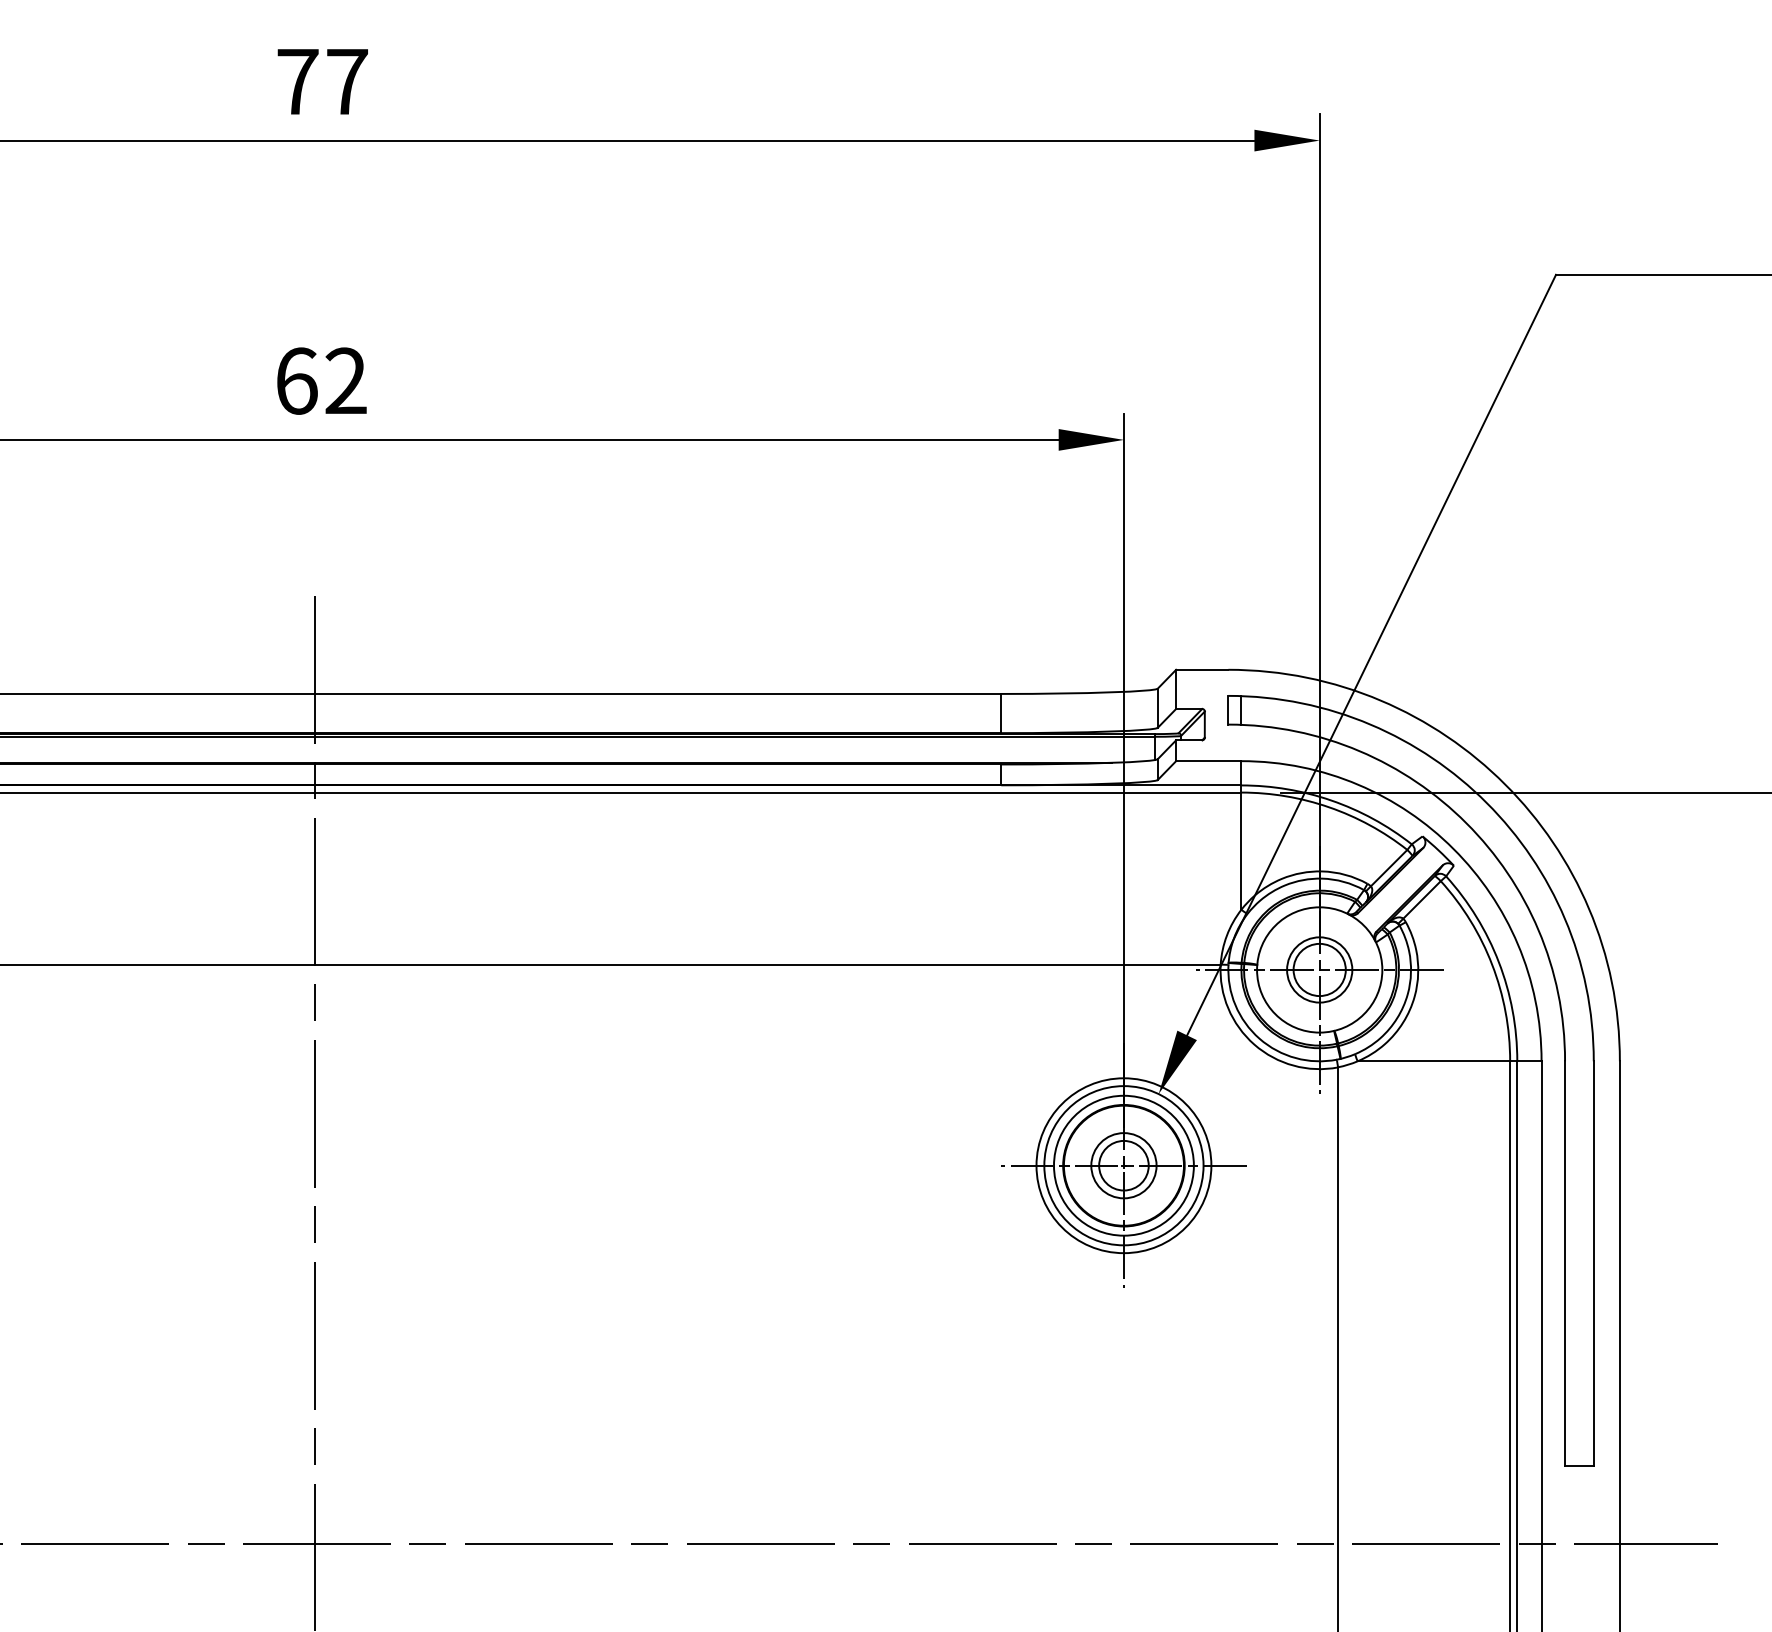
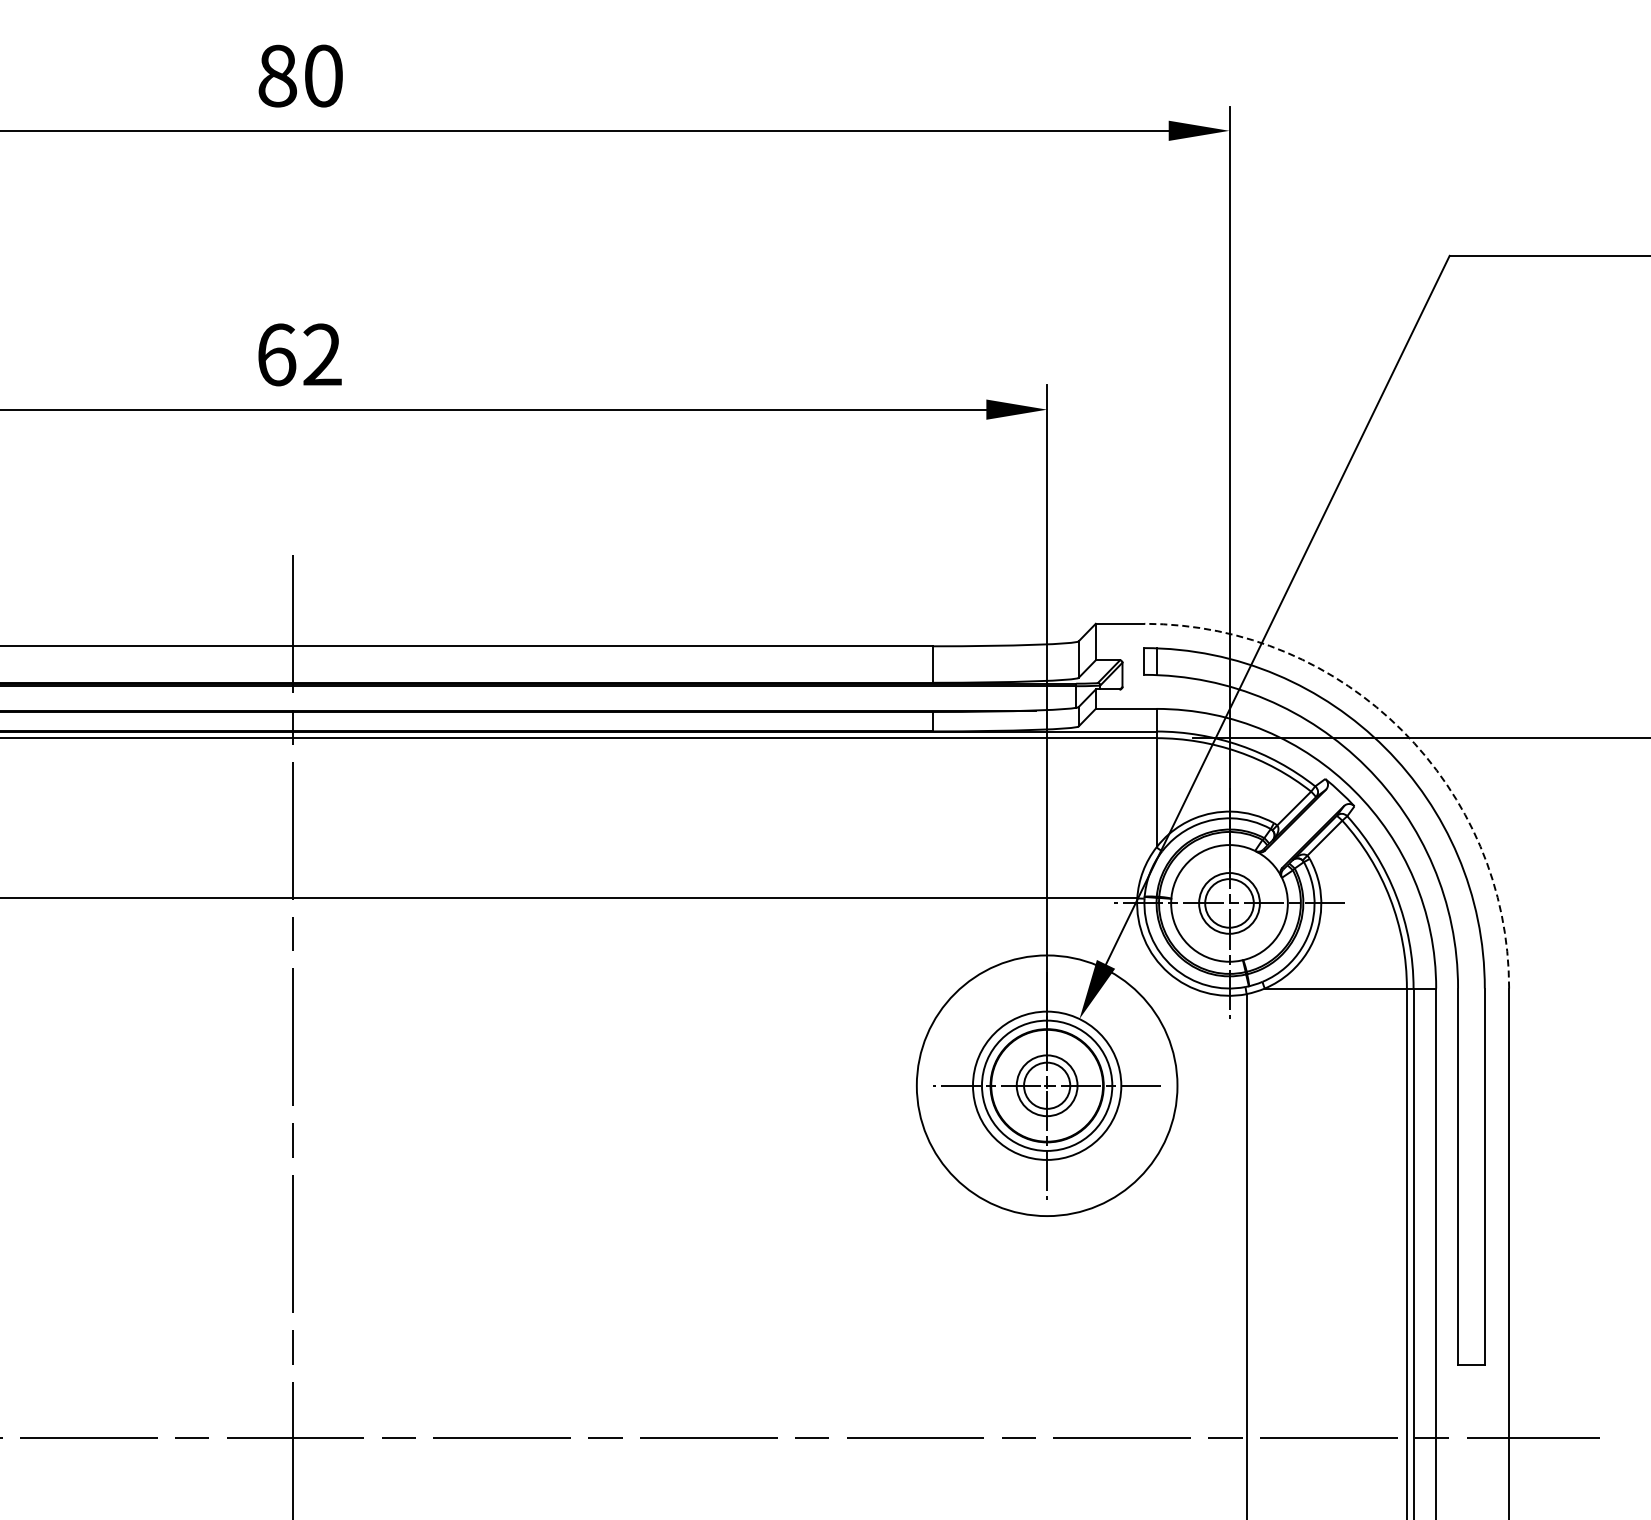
text: (322, 81) -> (300, 75), 77 -> 80
arc: (1505, 784) -> (1402, 730), solid -> dashed
circle: (1123, 1165) -> (1046, 1085), size x1.6

